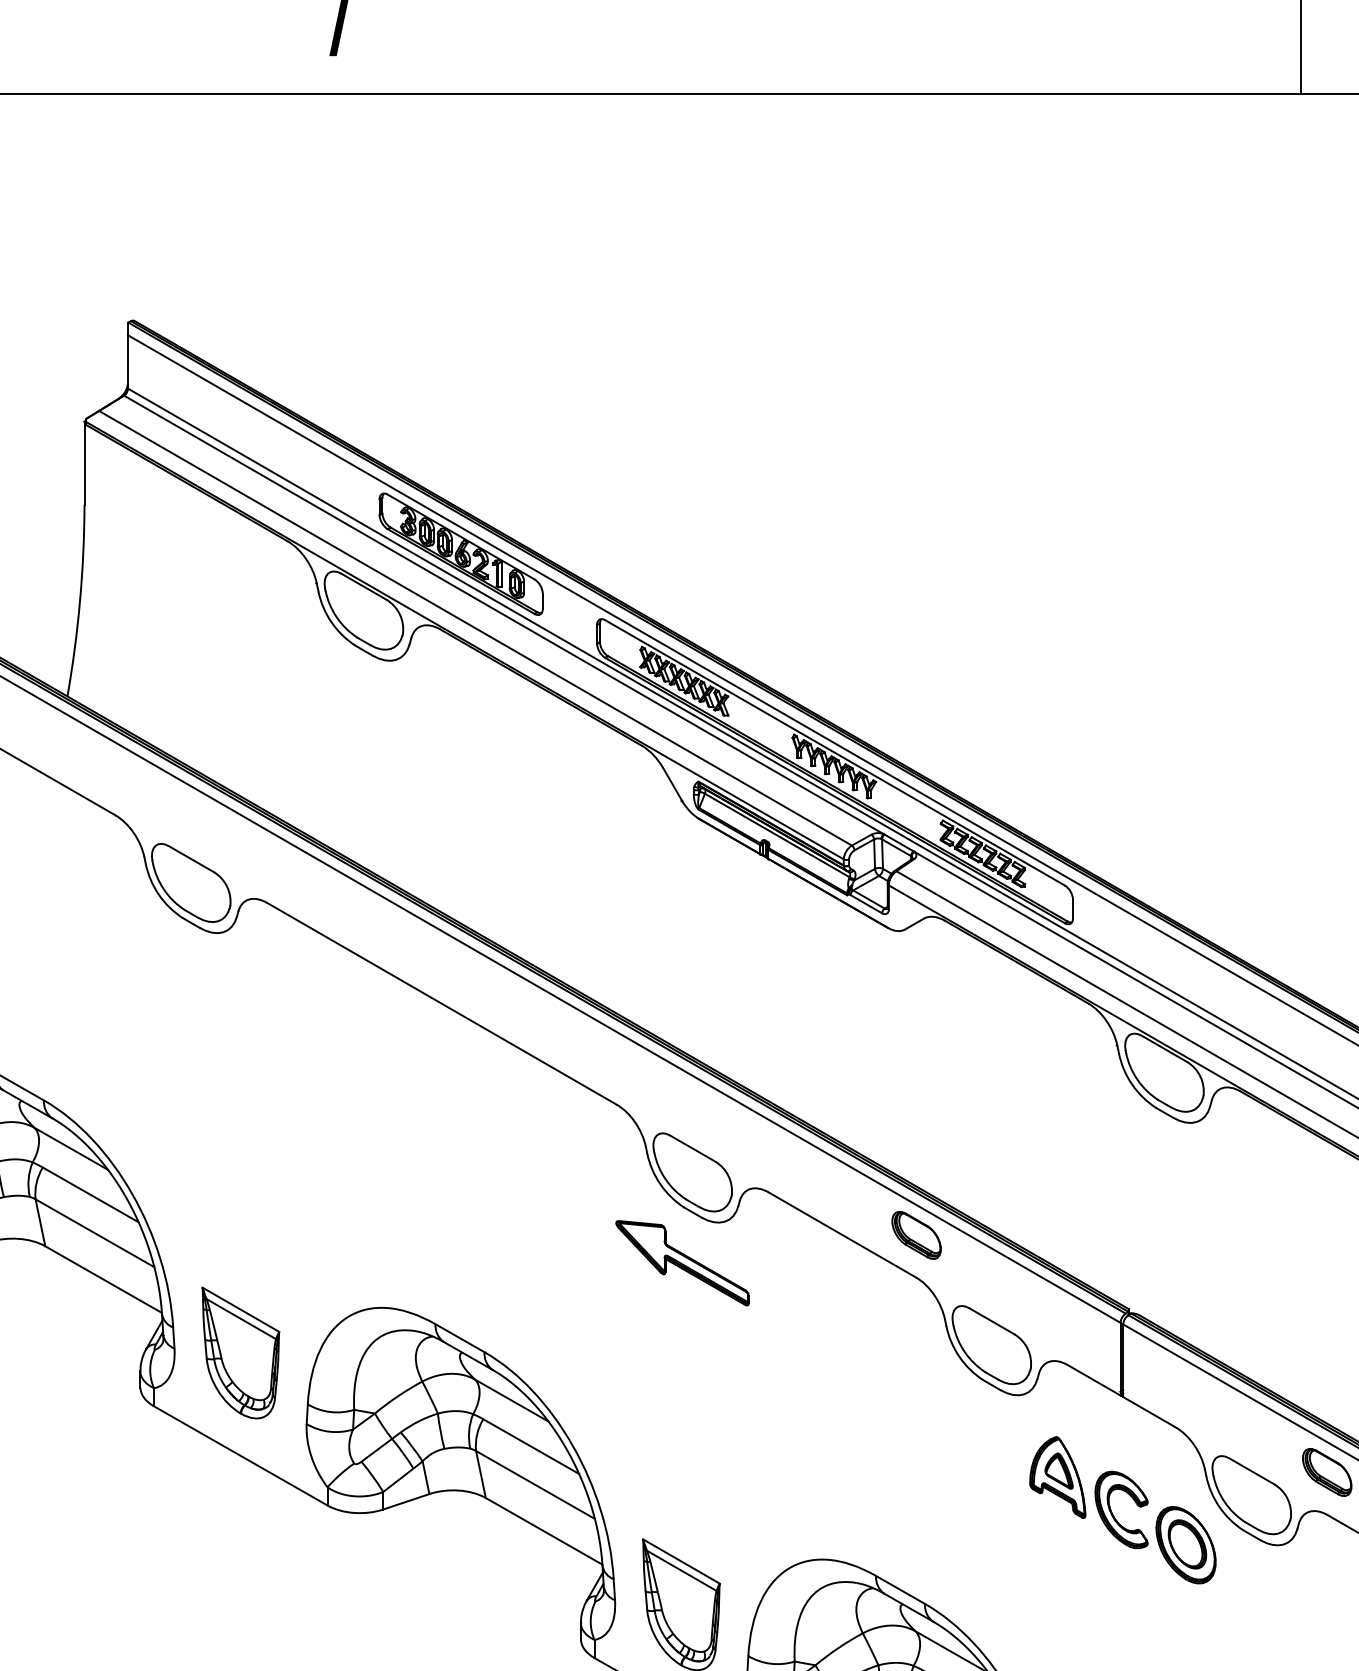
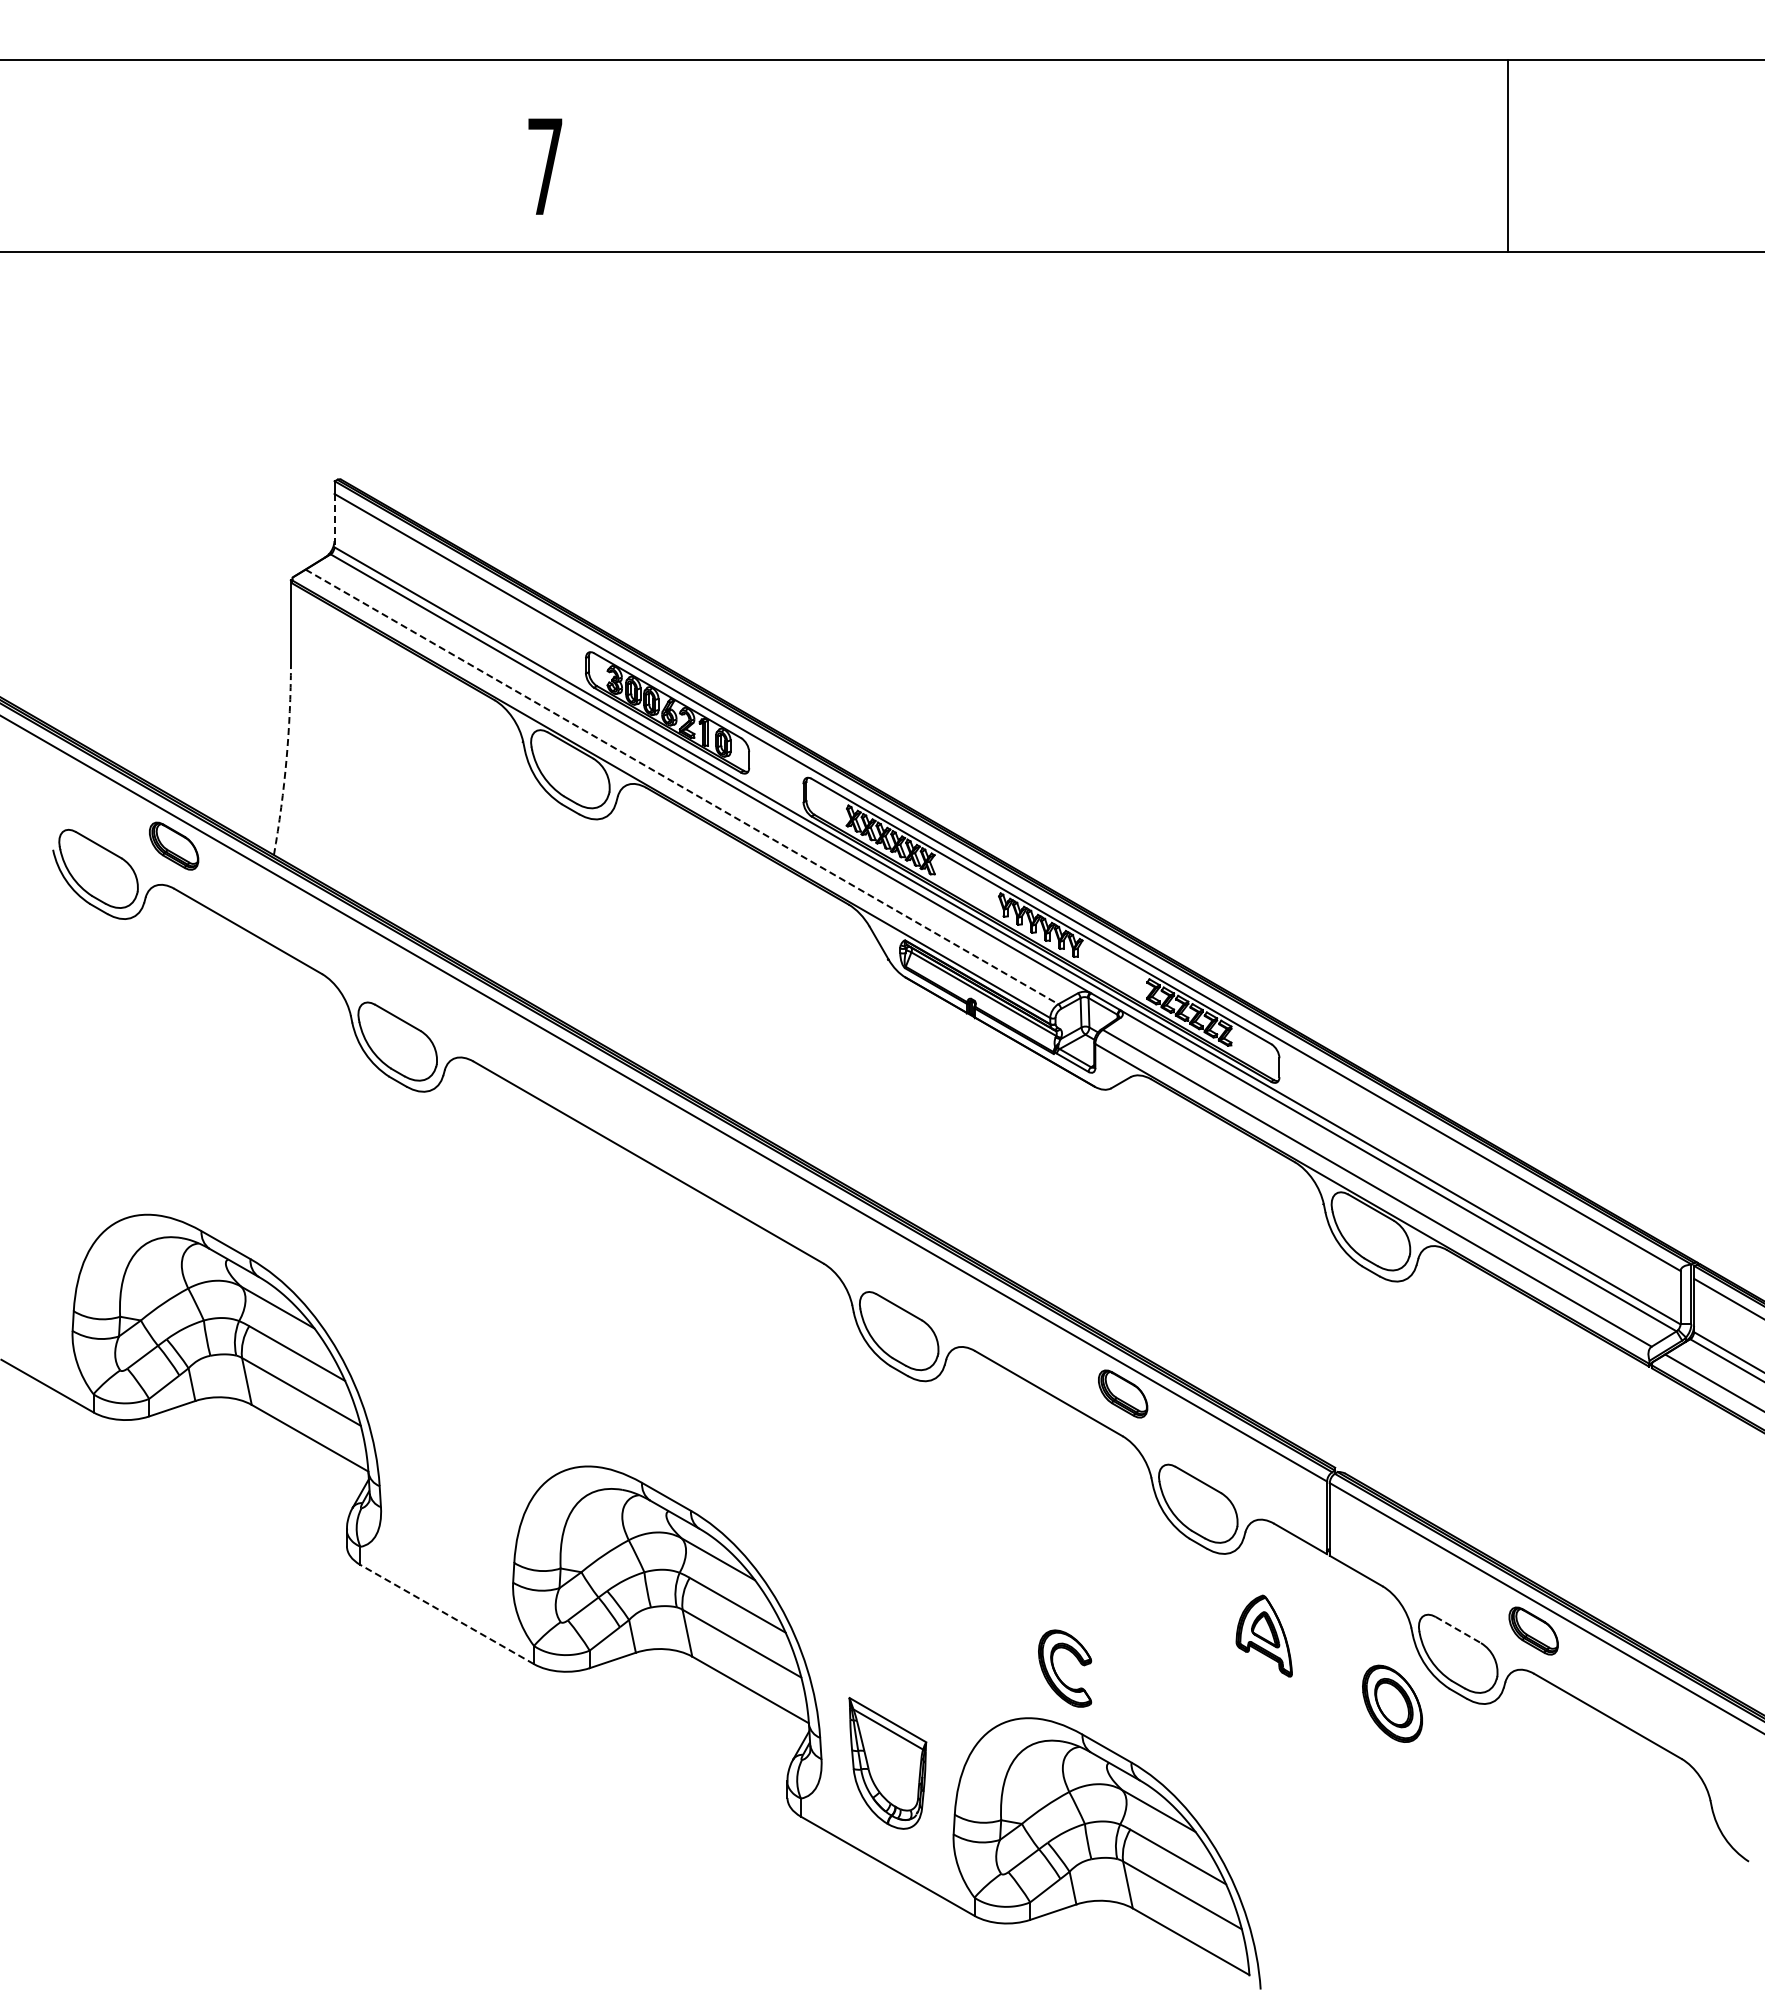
line: (128, 361) -> (334, 520), solid -> dashed
arc: (80, 600) -> (286, 759), solid -> dashed
line: (476, 627) -> (682, 786), solid -> dashed
part: (682, 1262) -> (888, 1421), removed
part: (241, 1352) -> (447, 1511), removed
line: (241, 1455) -> (447, 1614), solid -> dashed
line: (1252, 1471) -> (1458, 1630), solid -> dashed
part: (1114, 1514) -> (1057, 1673), moved

